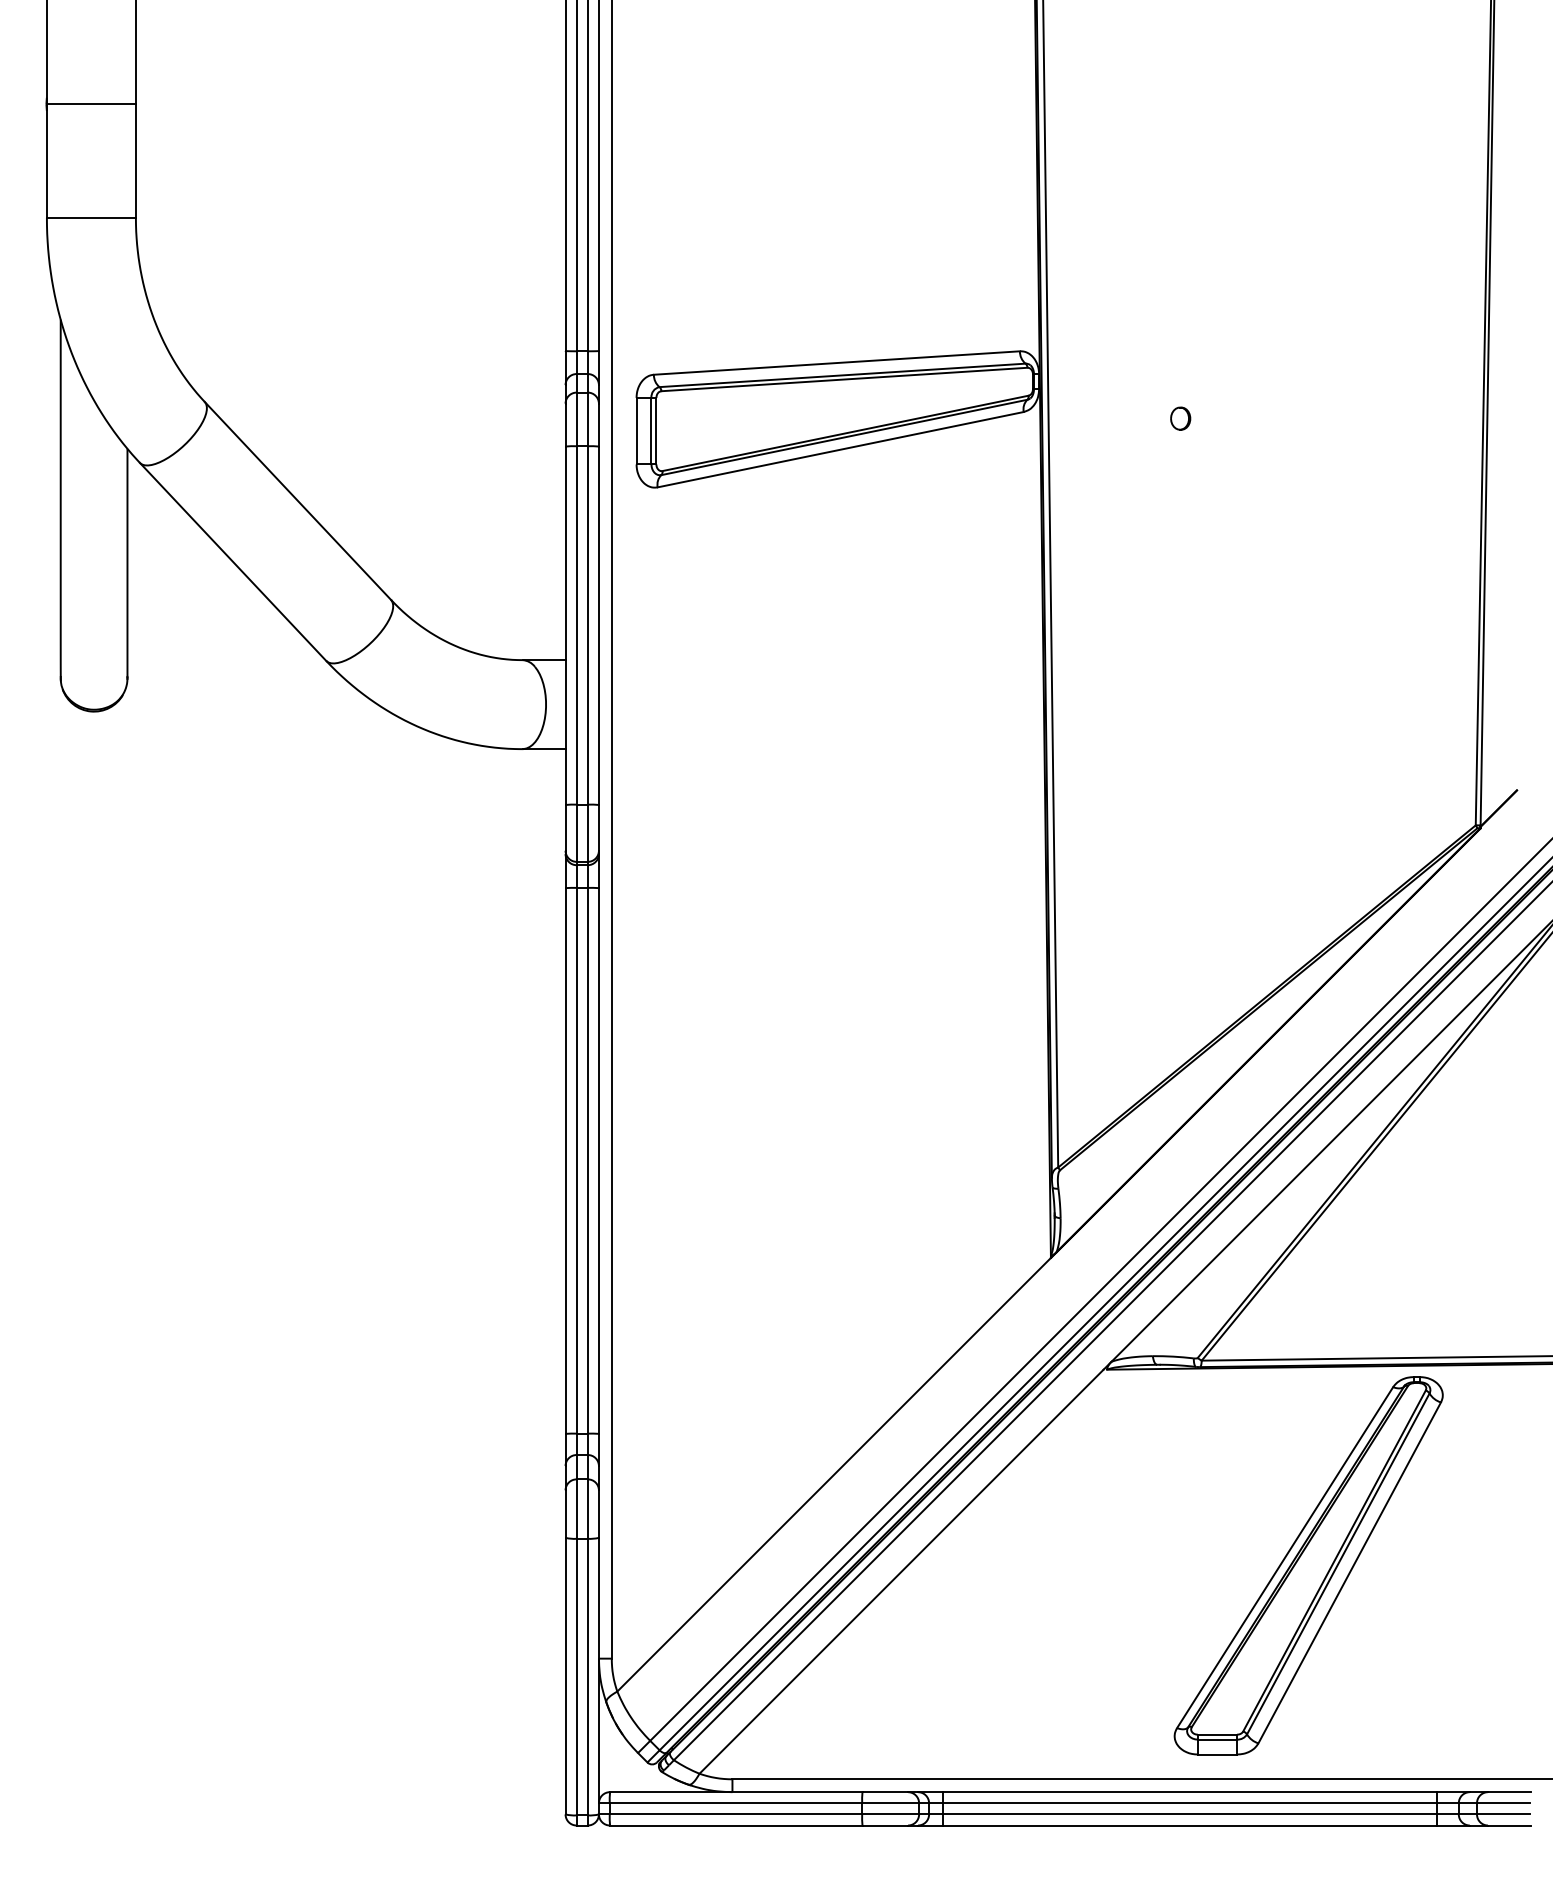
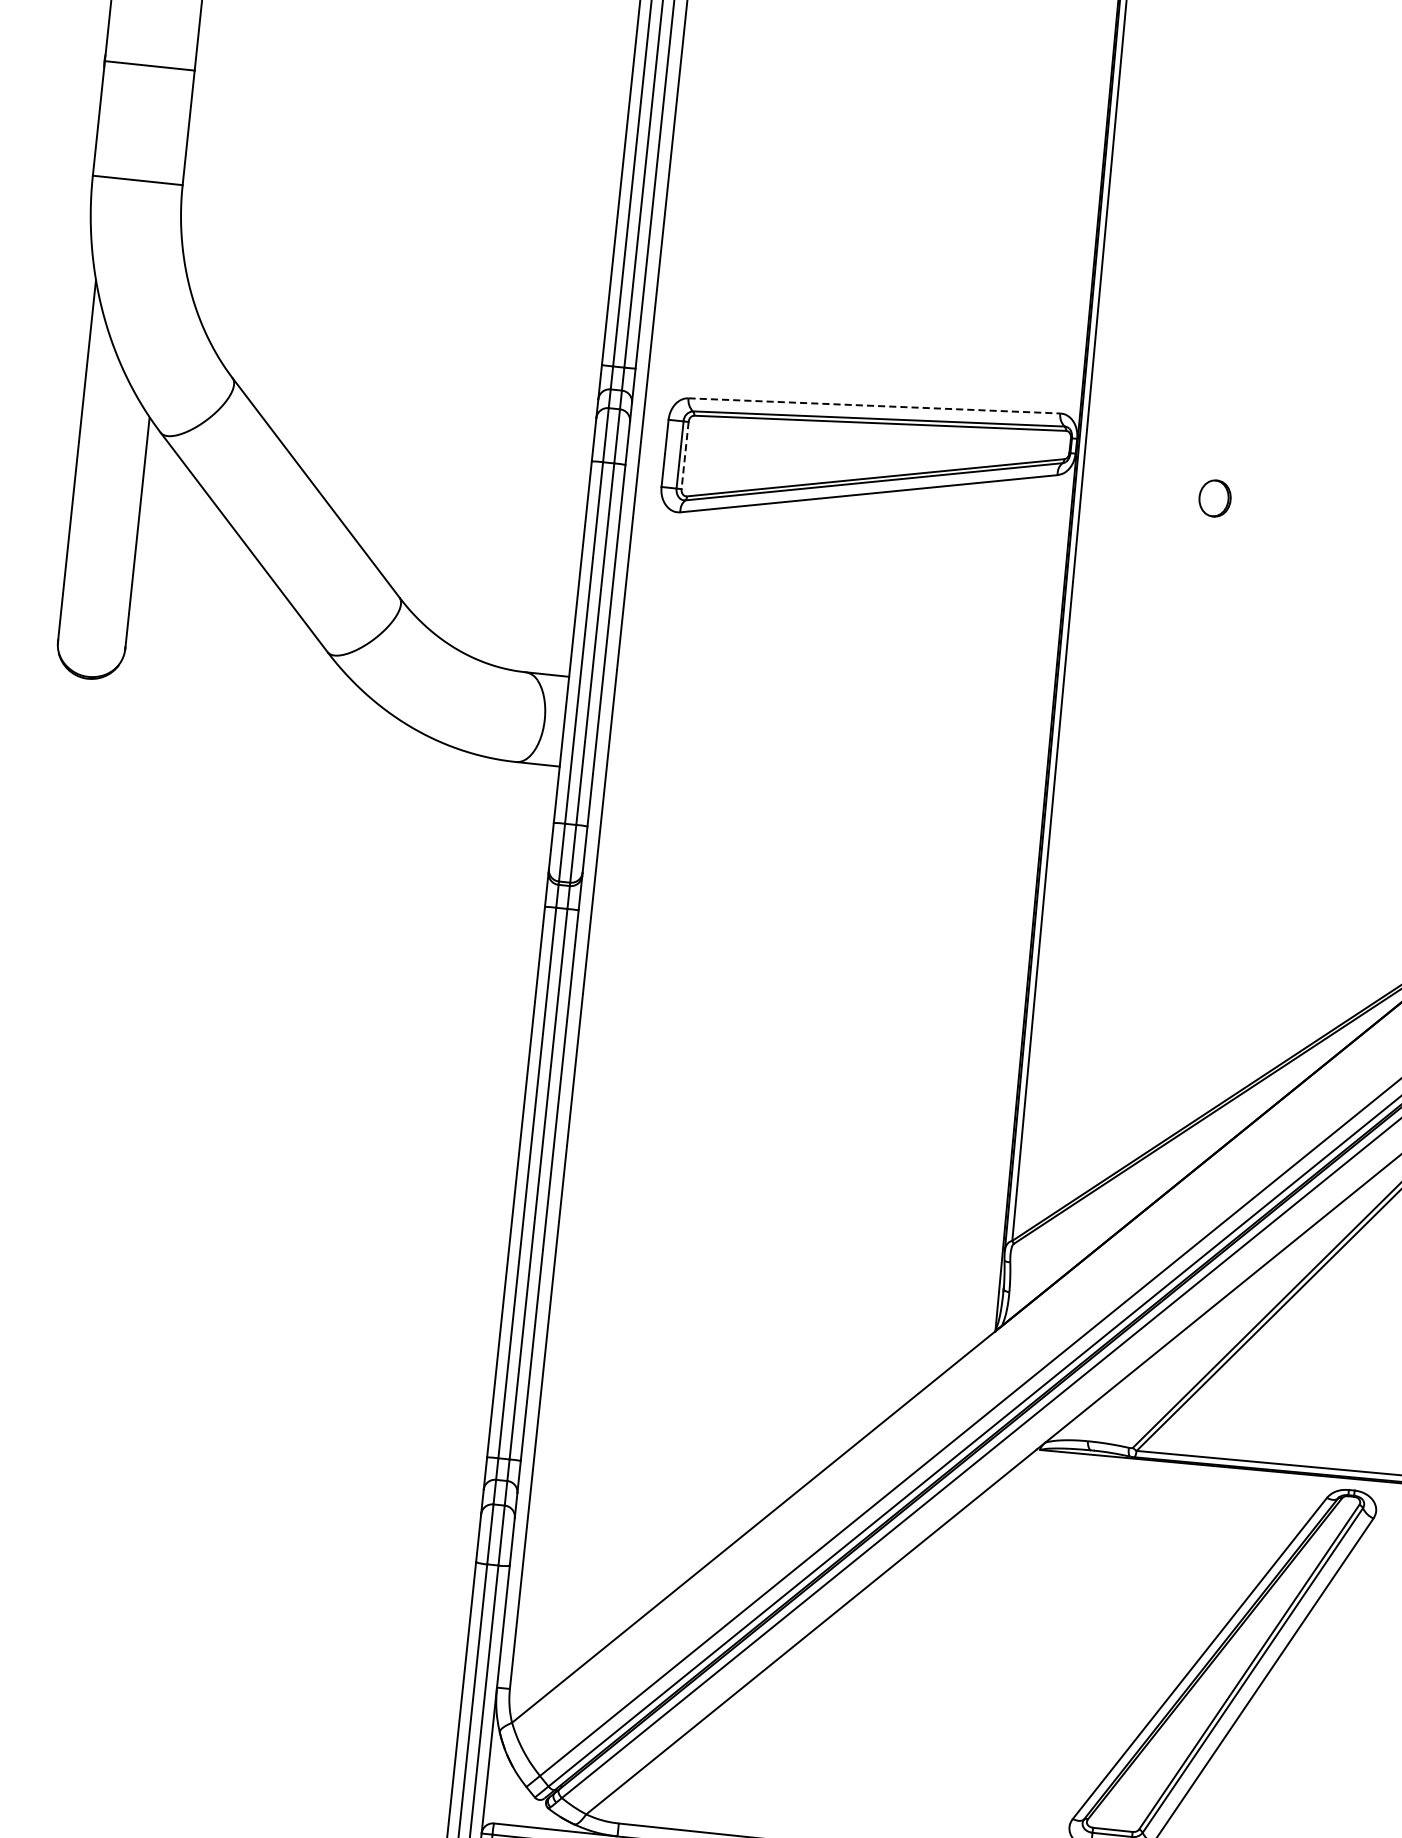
line: (837, 363) -> (874, 406), solid -> dashed
part: (1180, 418) -> (1215, 498), size x1.6
line: (656, 431) -> (685, 455), solid -> dashed

